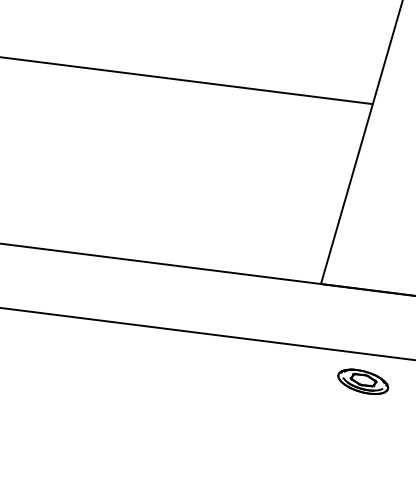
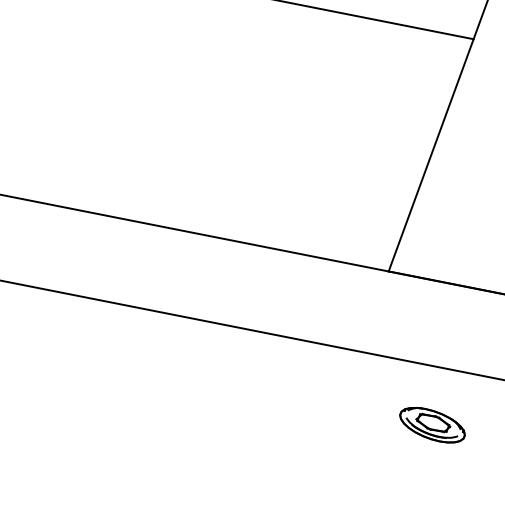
part: (363, 381) -> (432, 424), moved

